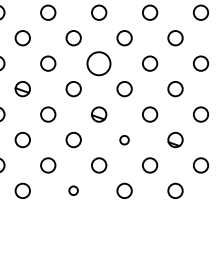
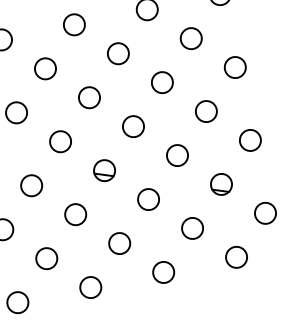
circle: (99, 63) -> (89, 97), size x0.62
circle: (124, 140) -> (148, 200), size x1.67
circle: (73, 190) -> (90, 287), size x1.67

